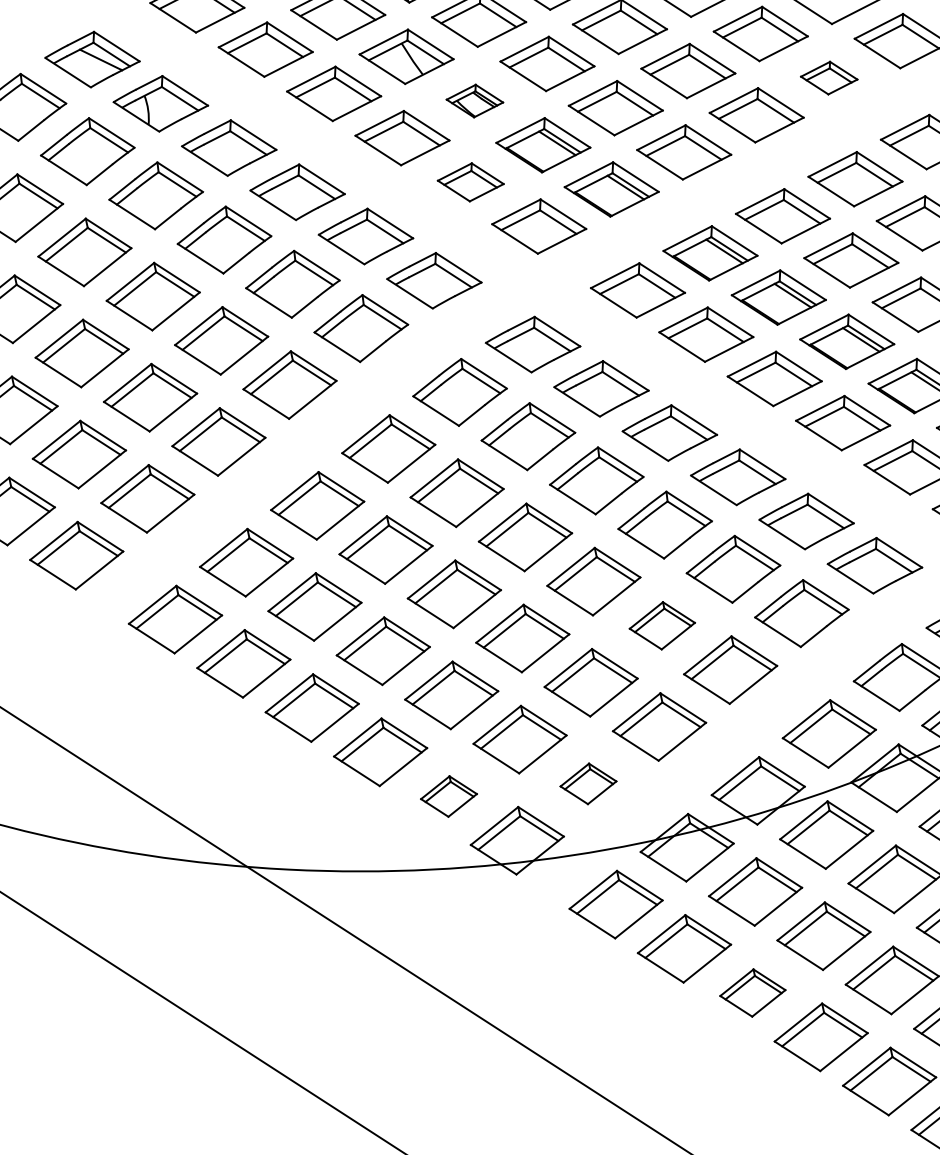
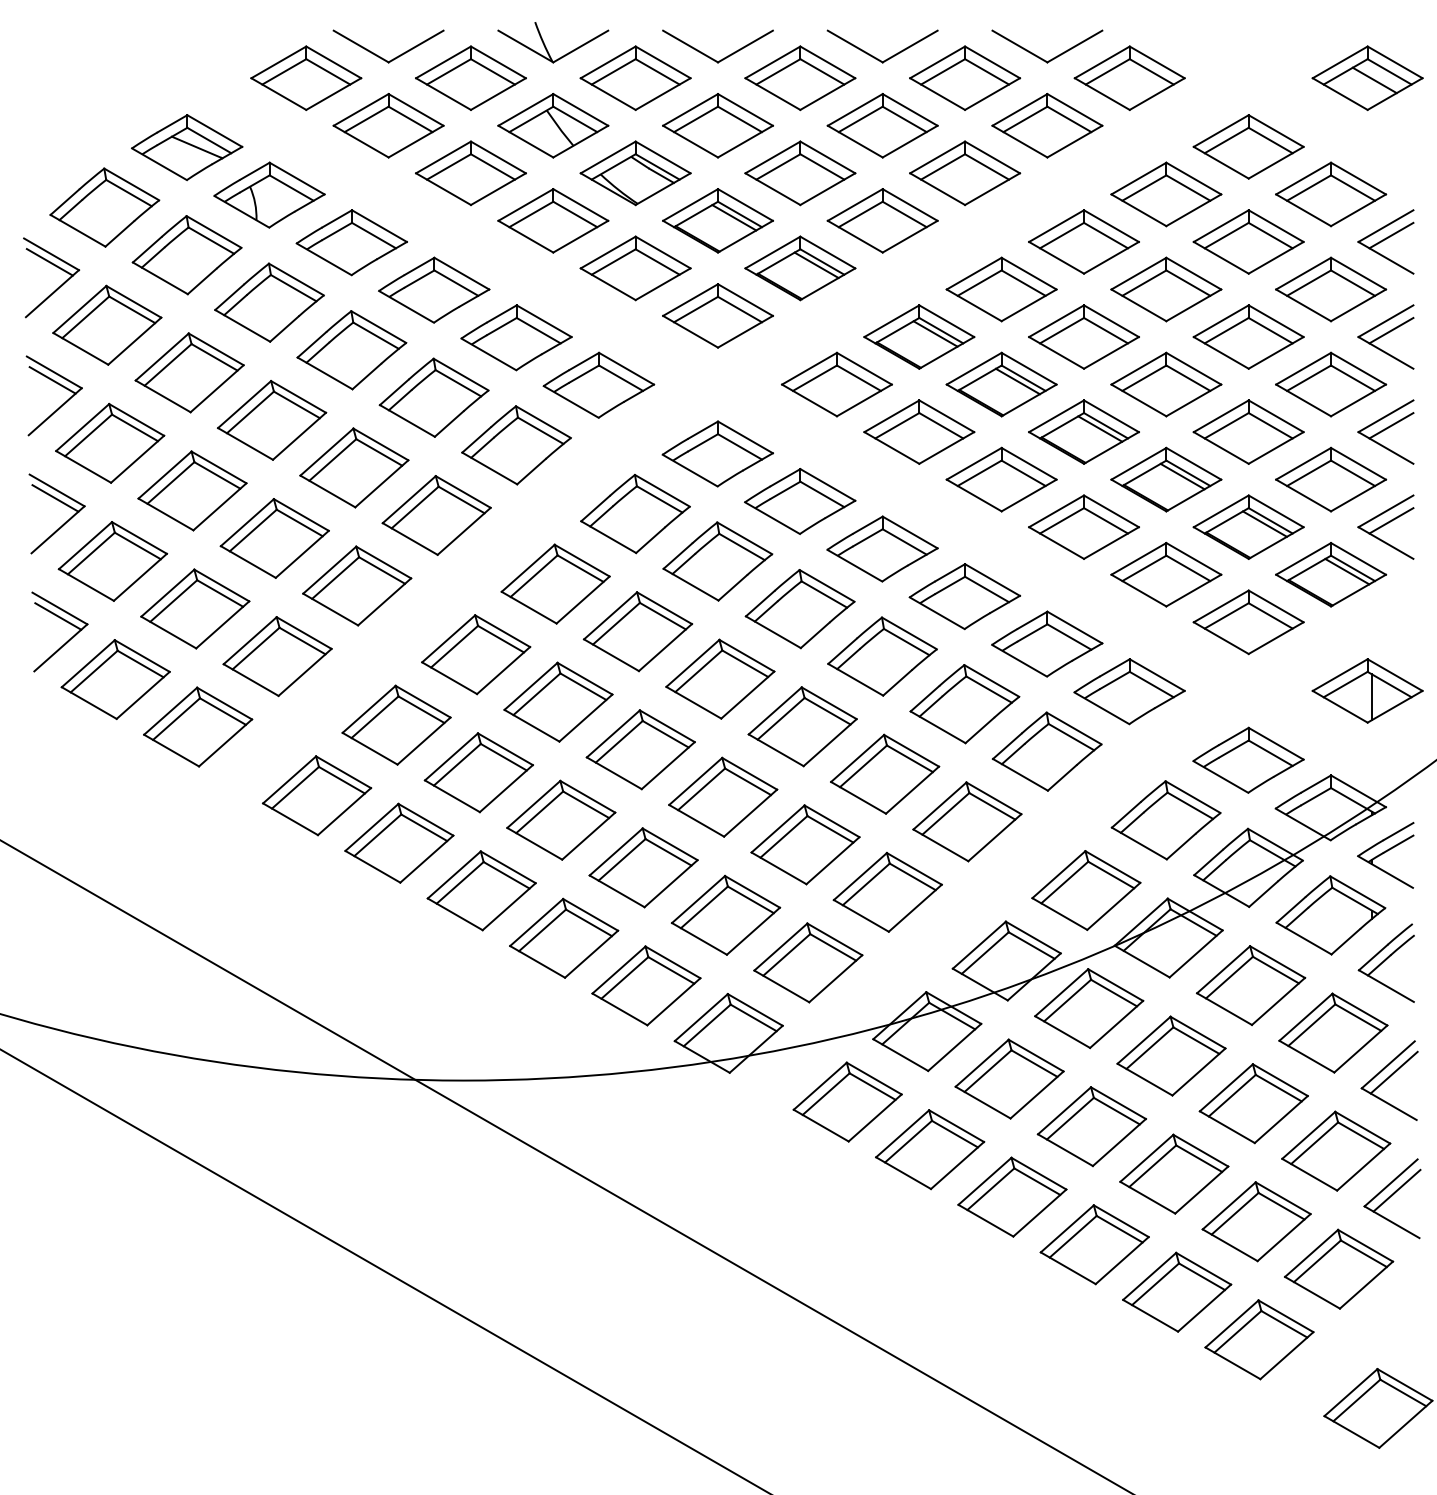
part: (829, 78) -> (1047, 125), size x1.67
part: (474, 101) -> (635, 173), size x1.67
part: (470, 182) -> (635, 268), size x1.43
part: (662, 625) -> (885, 773), size x1.43
part: (588, 783) -> (808, 962), size x1.67
part: (449, 796) -> (646, 985), size x1.67
part: (752, 992) -> (1012, 1196), size x1.43

